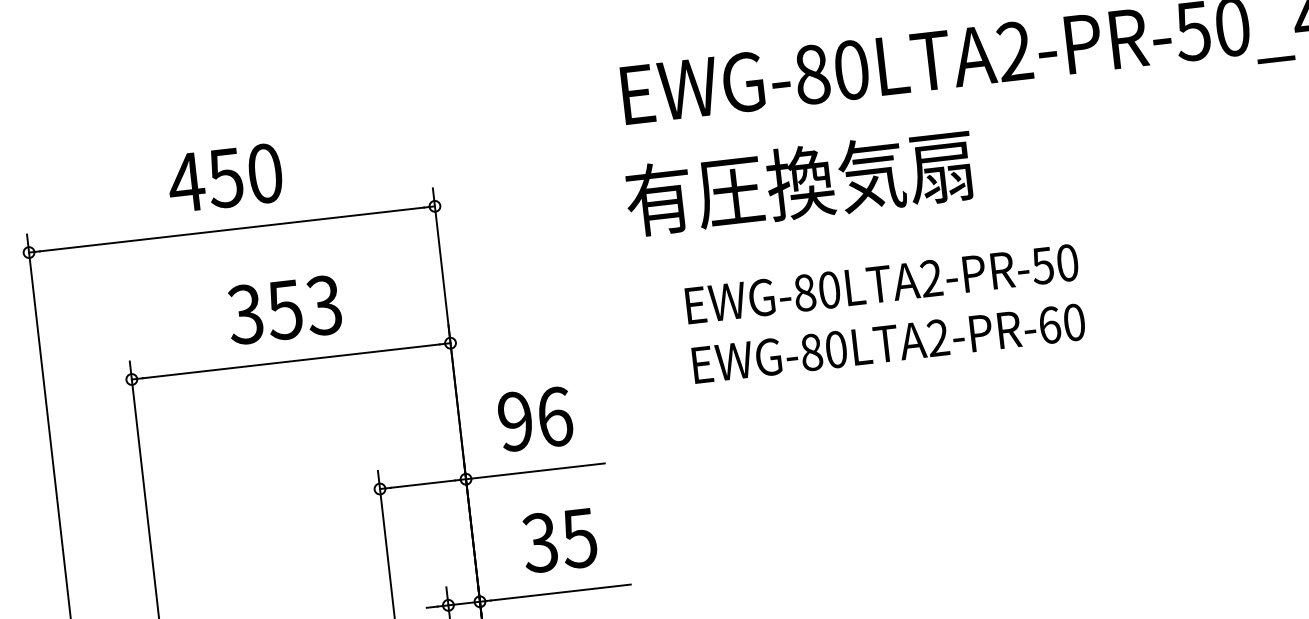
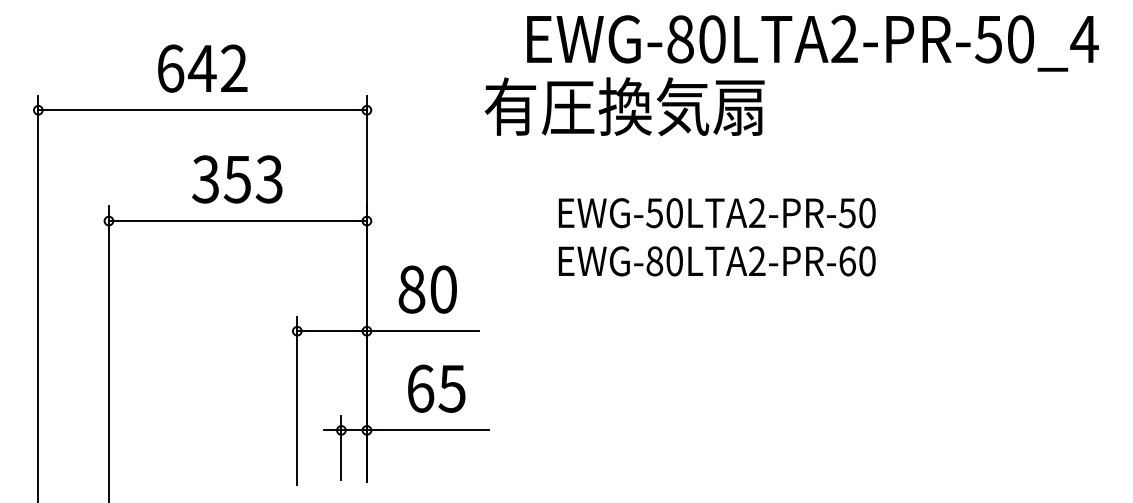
text: (224, 178) -> (201, 68), 450 -> 642
text: (799, 182) -> (624, 106), moved
text: (804, 293) -> (654, 213), EWG-80LTA2-PR-50 -> EWG-50LTA2-PR-50
text: (534, 419) -> (427, 289), 96 -> 80
text: (540, 542) -> (420, 388), 35 -> 65

